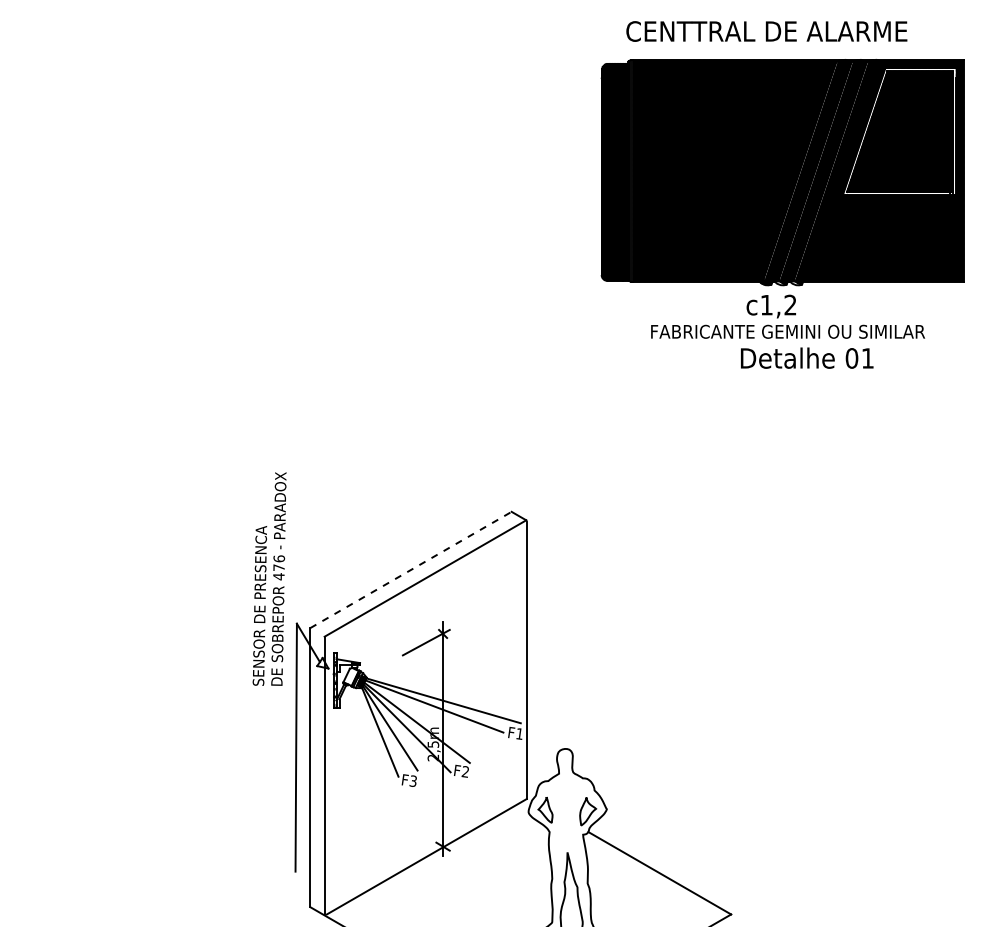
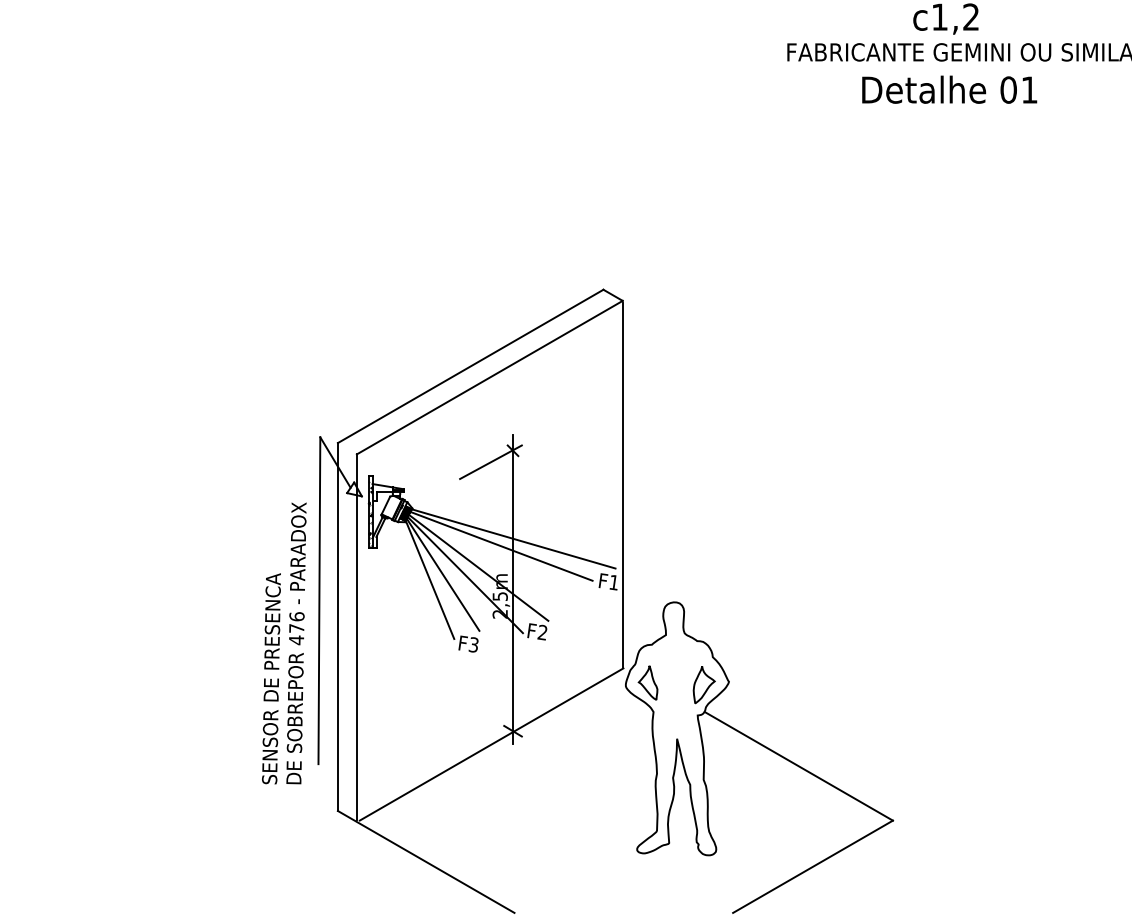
text: (807, 357) -> (950, 88), moved
line: (411, 569) -> (471, 365), dashed -> solid
text: (269, 578) -> (284, 642), moved

